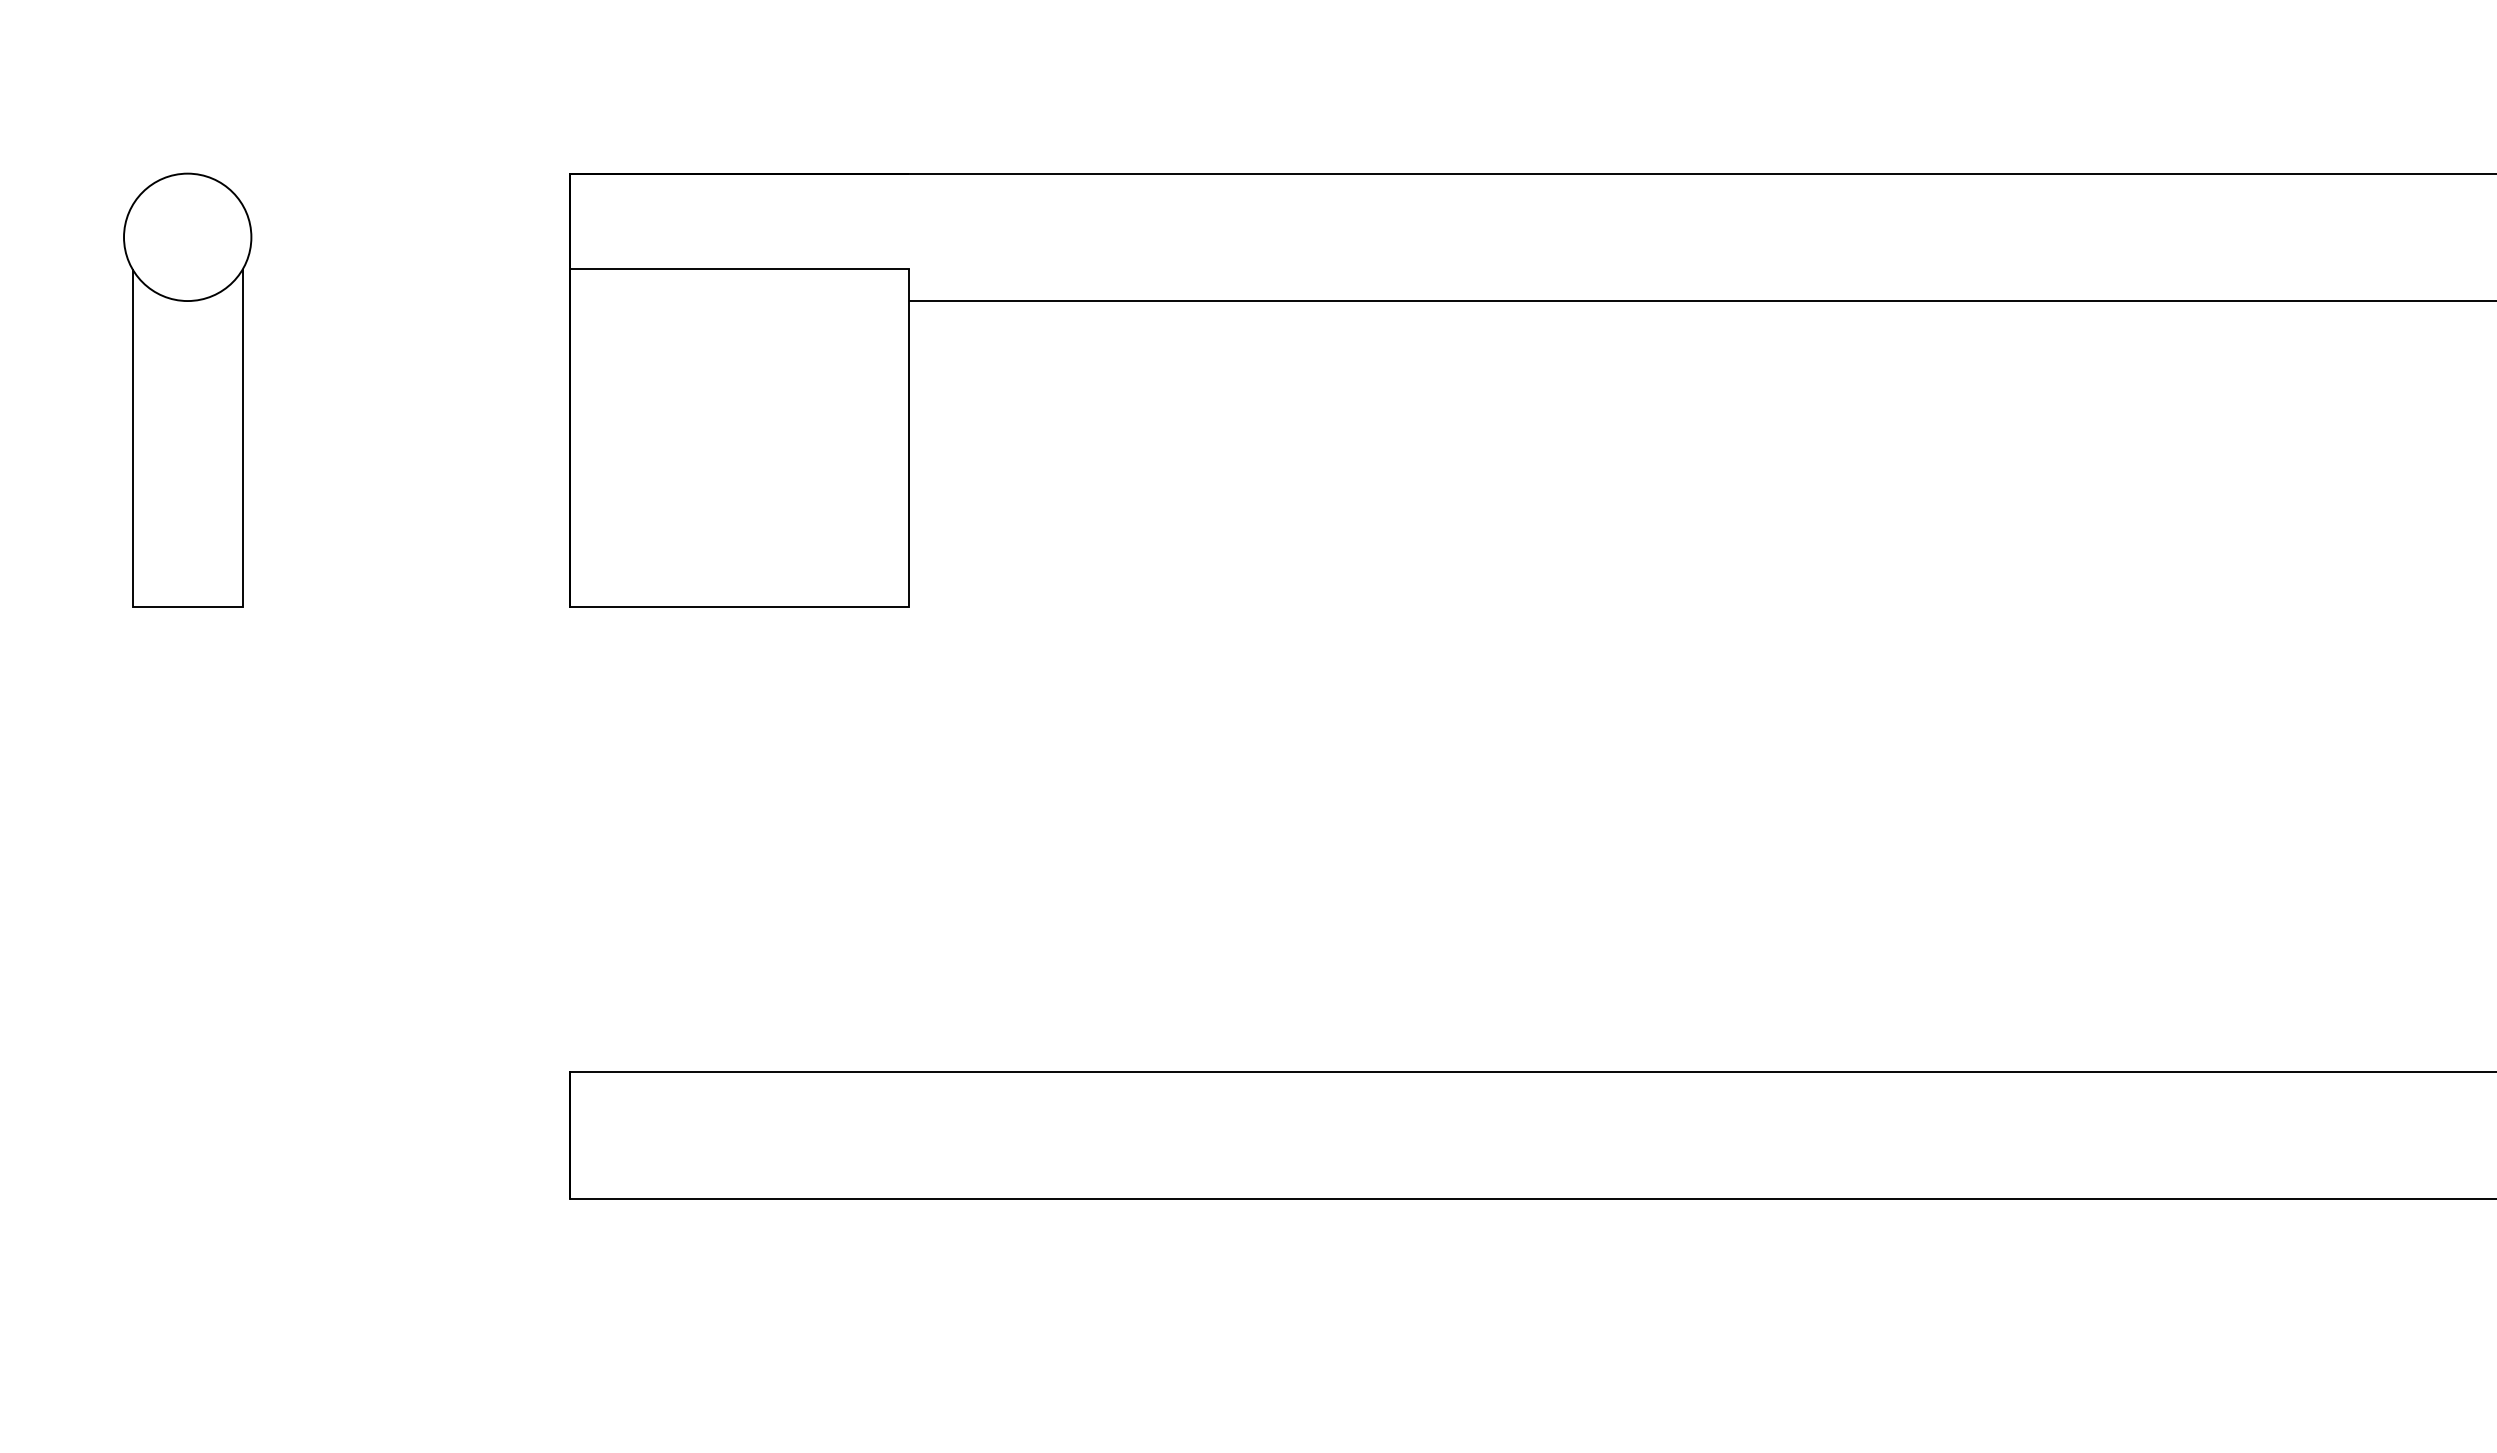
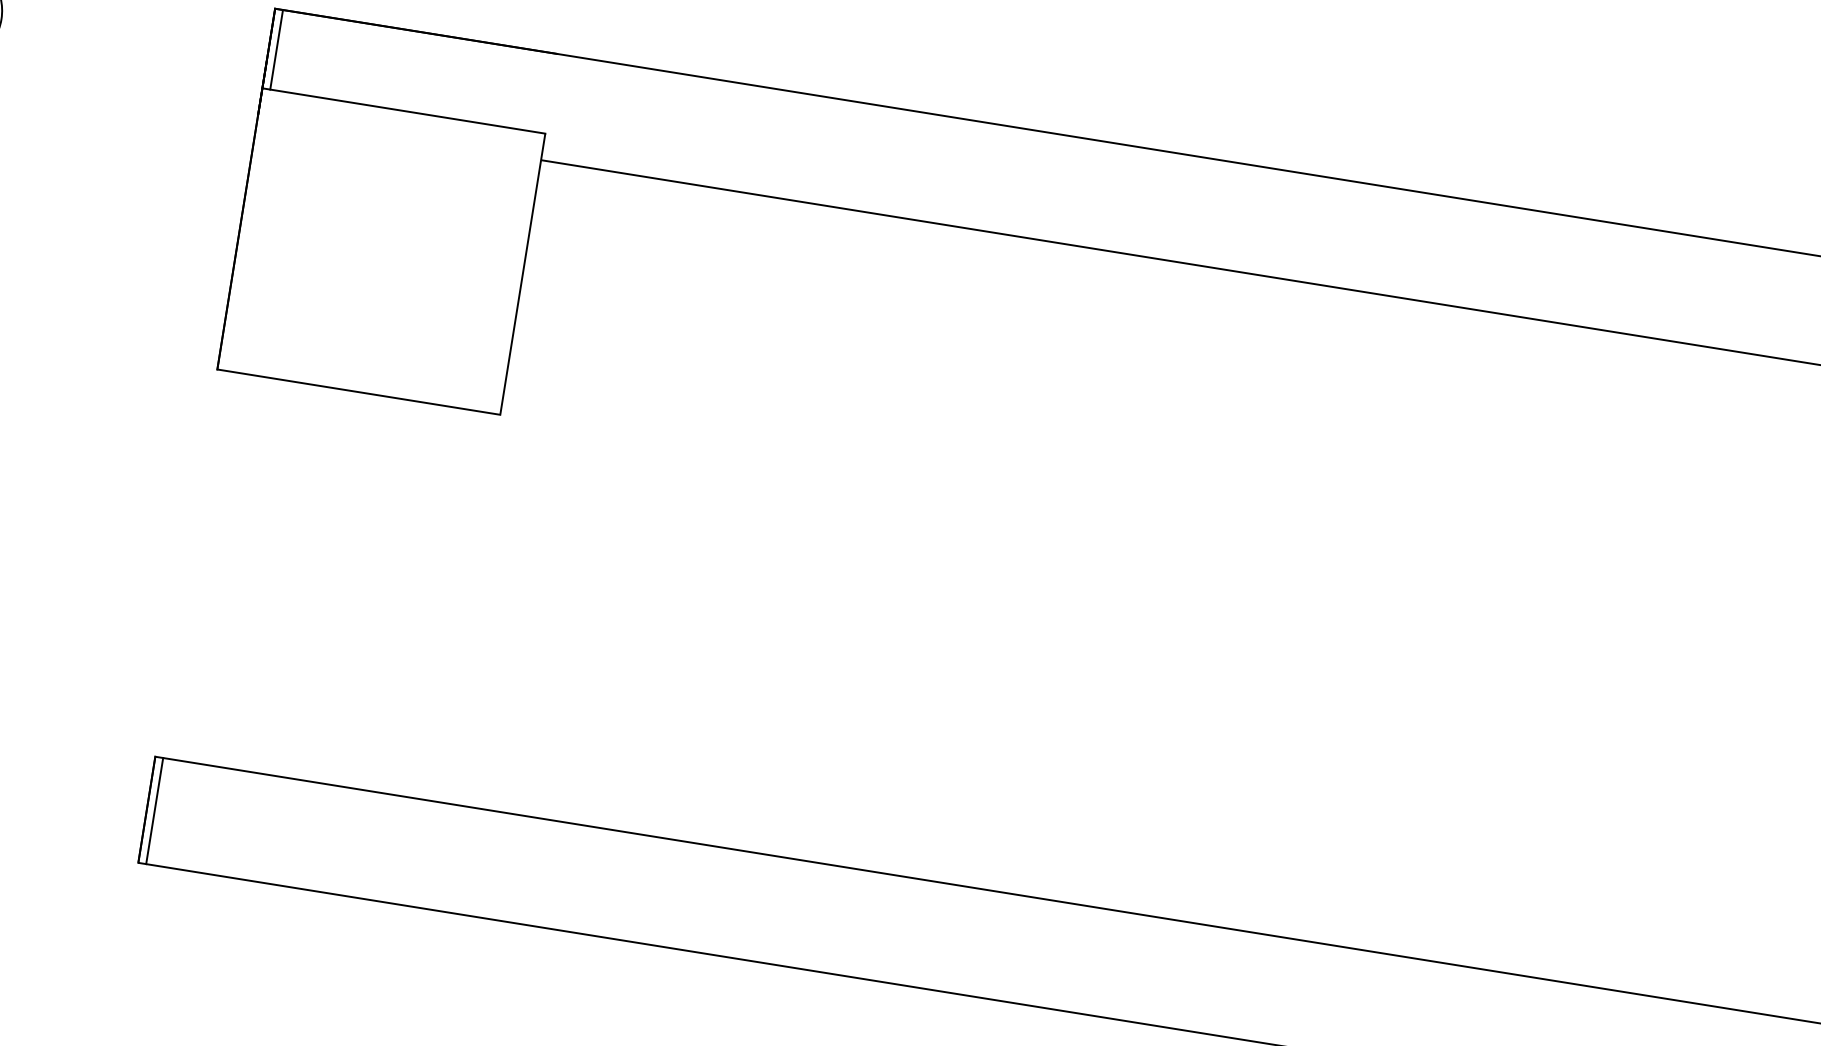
line: (579, 221) -> (276, 49), added
line: (579, 1135) -> (154, 811), added

